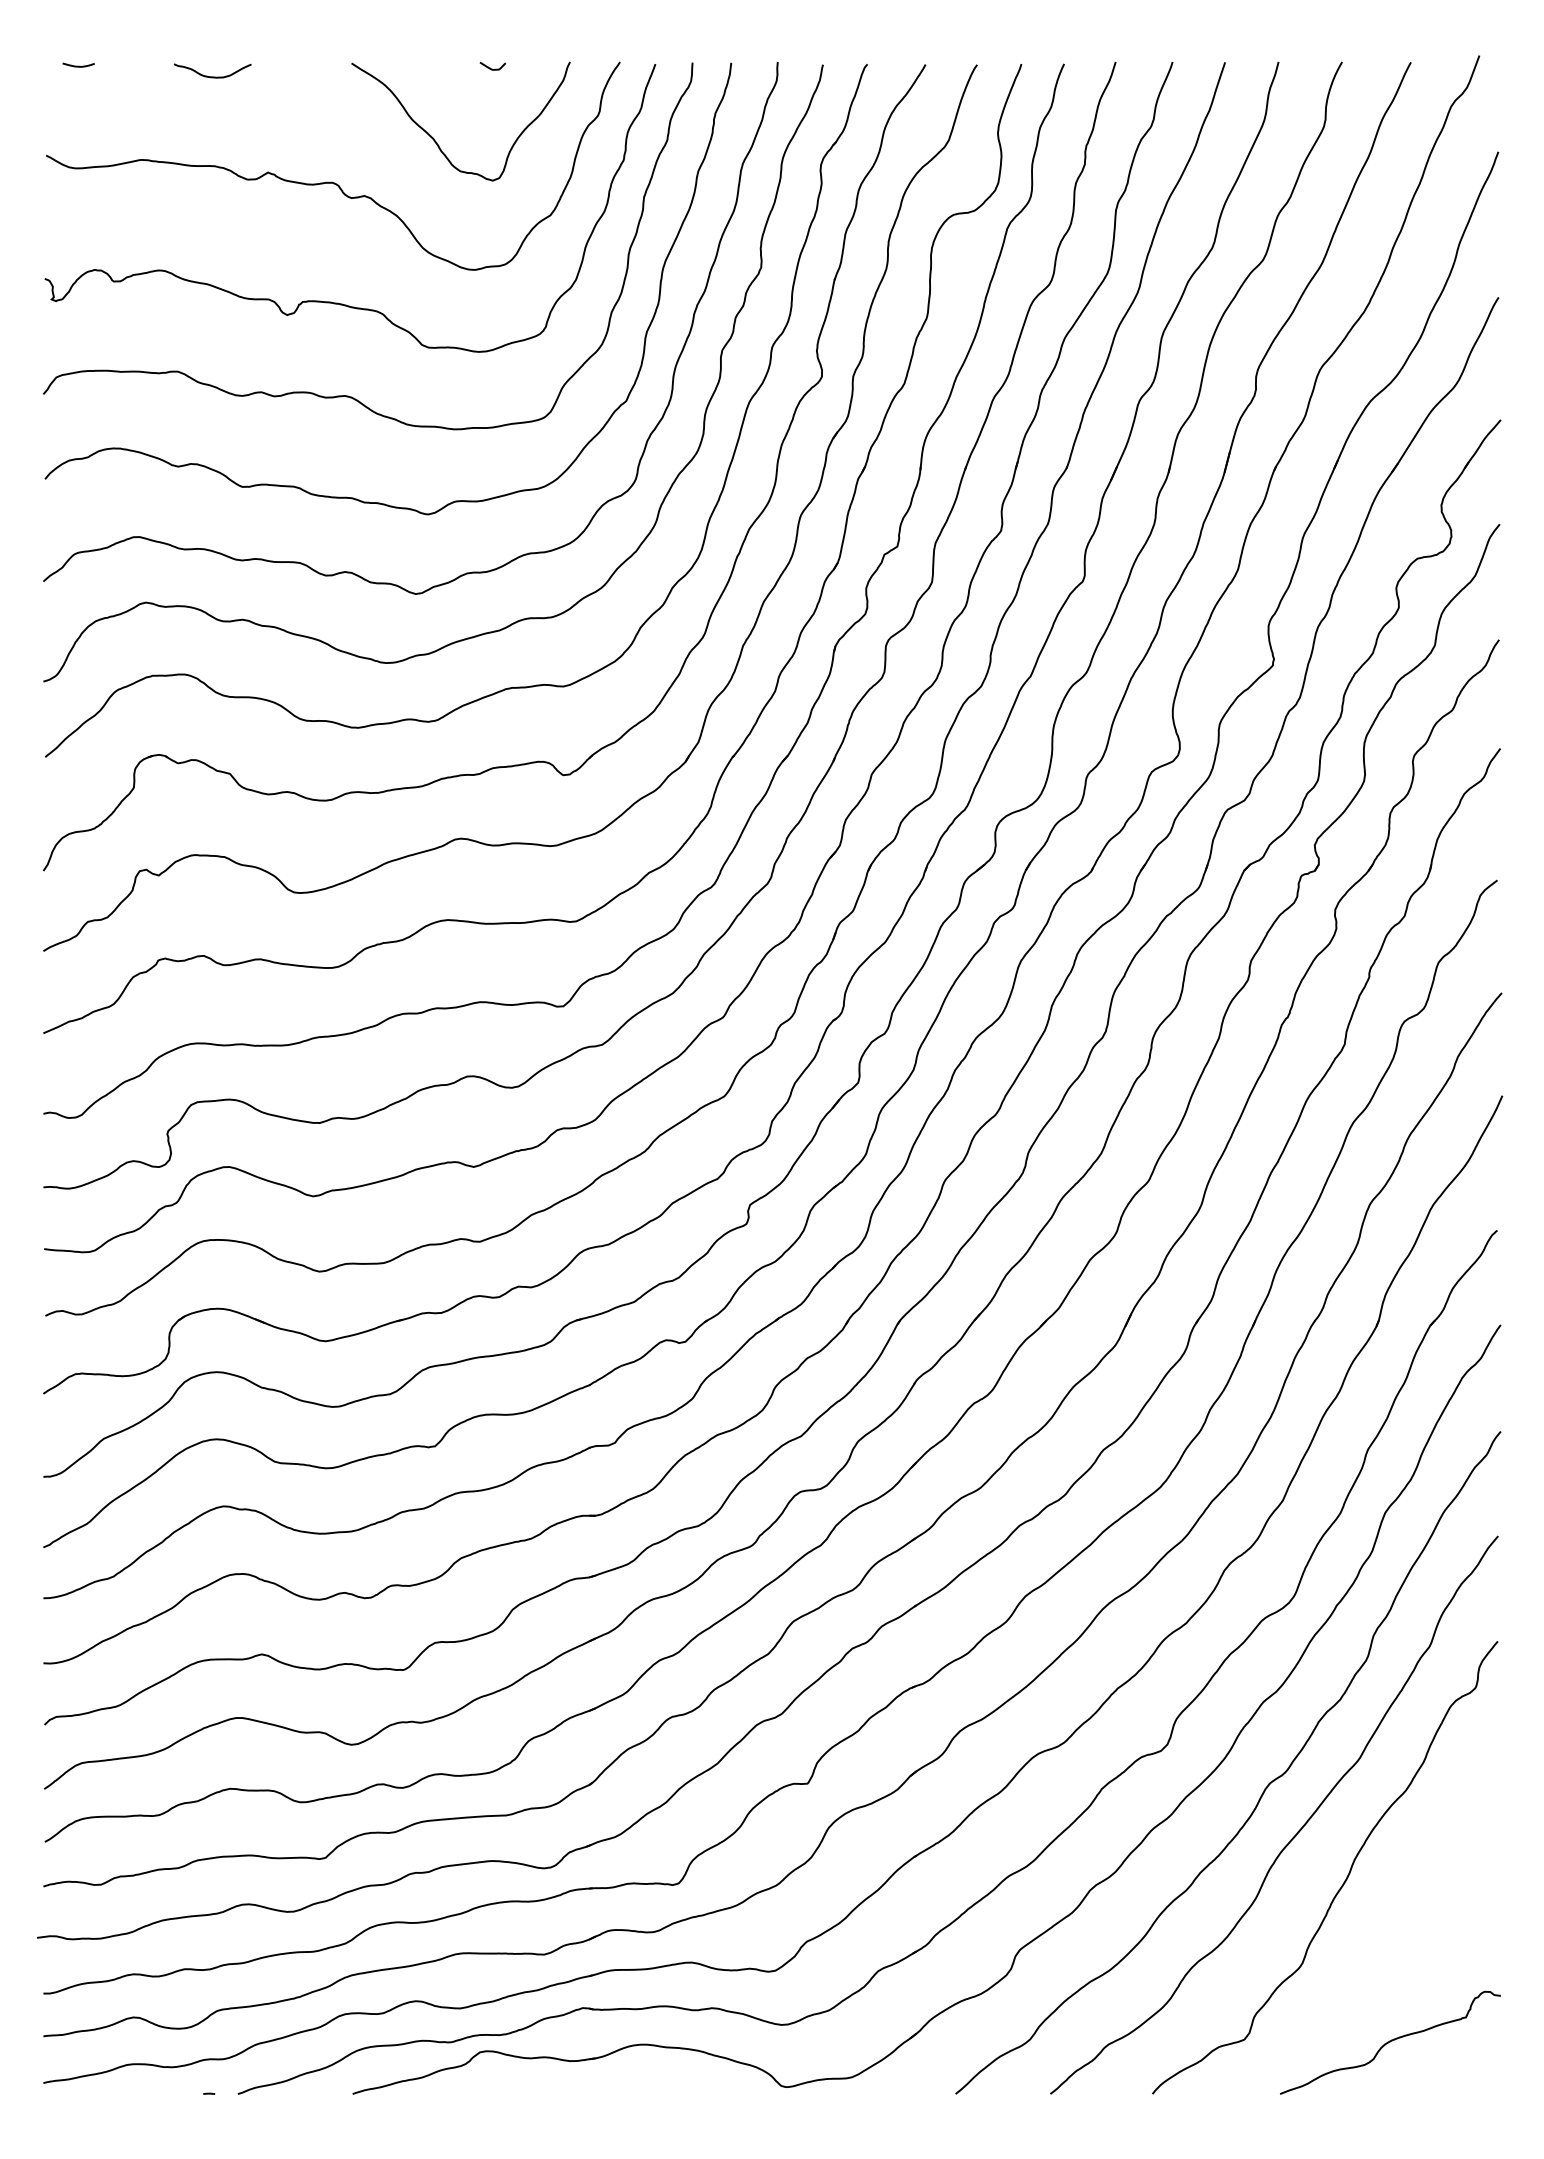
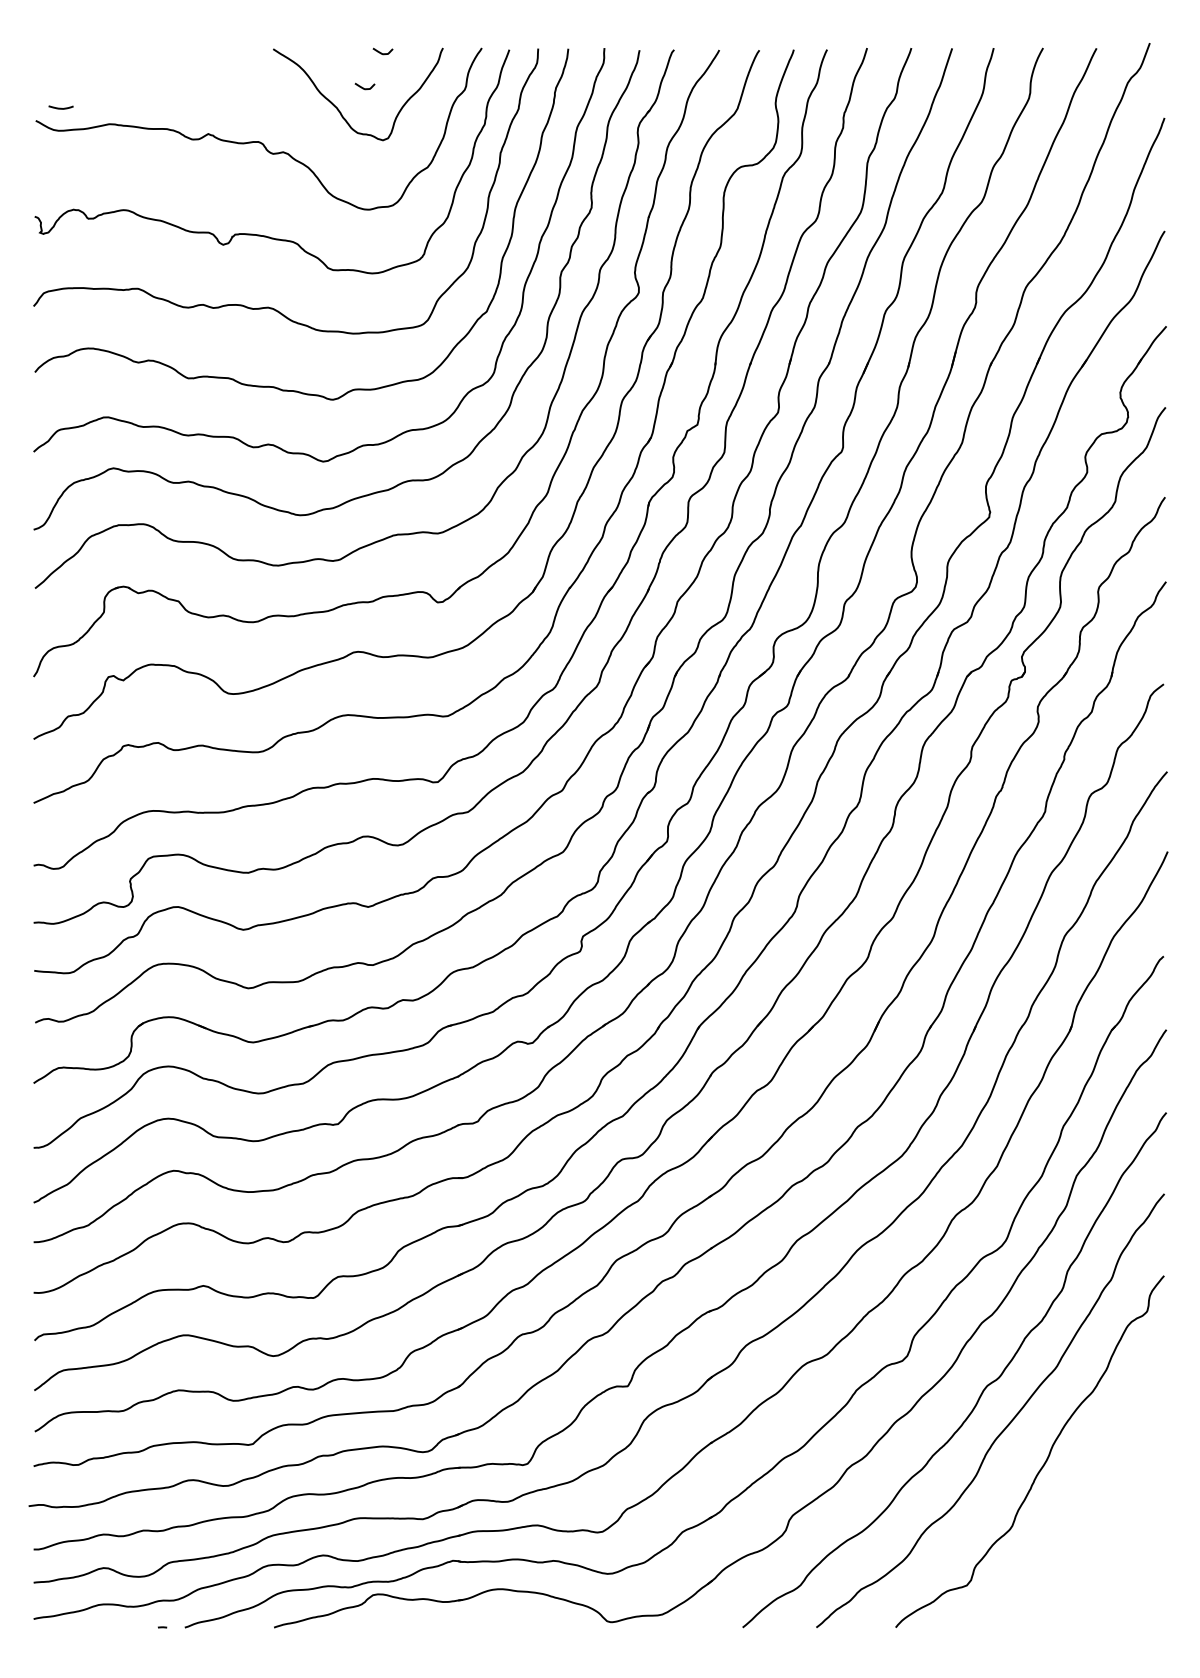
curve: (77, 65) -> (60, 107), moved
curve: (213, 76) -> (165, 59), removed
curve: (467, 112) -> (363, 87), added
curve: (1390, 2042) -> (1080, 1587), removed

